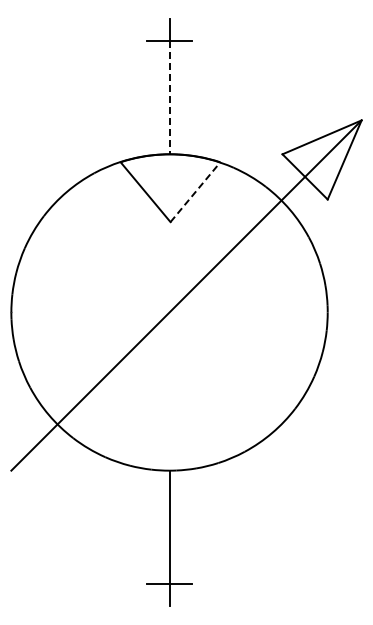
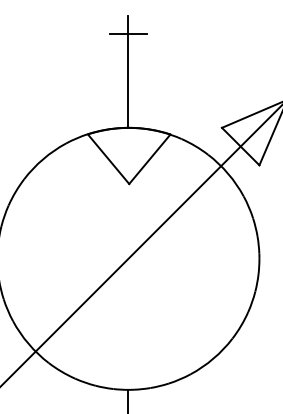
line: (169, 98) -> (128, 81), dashed -> solid
line: (195, 192) -> (149, 159), dashed -> solid

